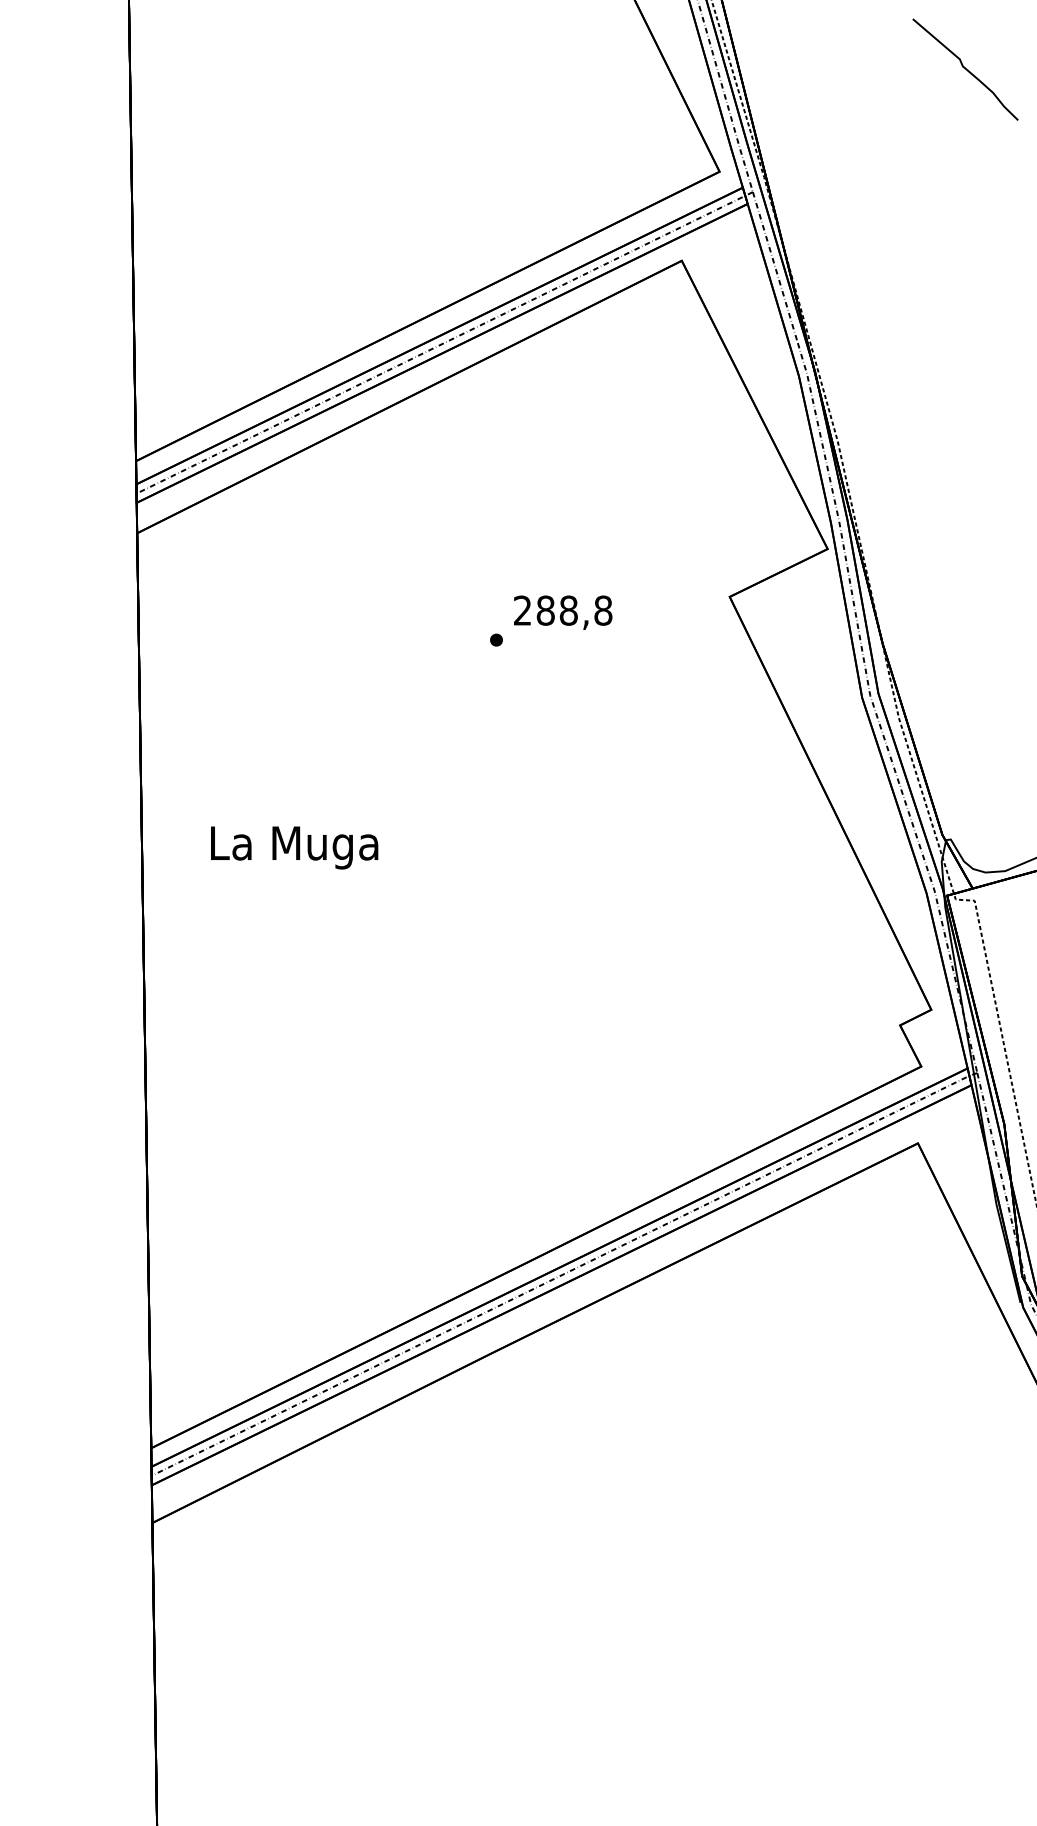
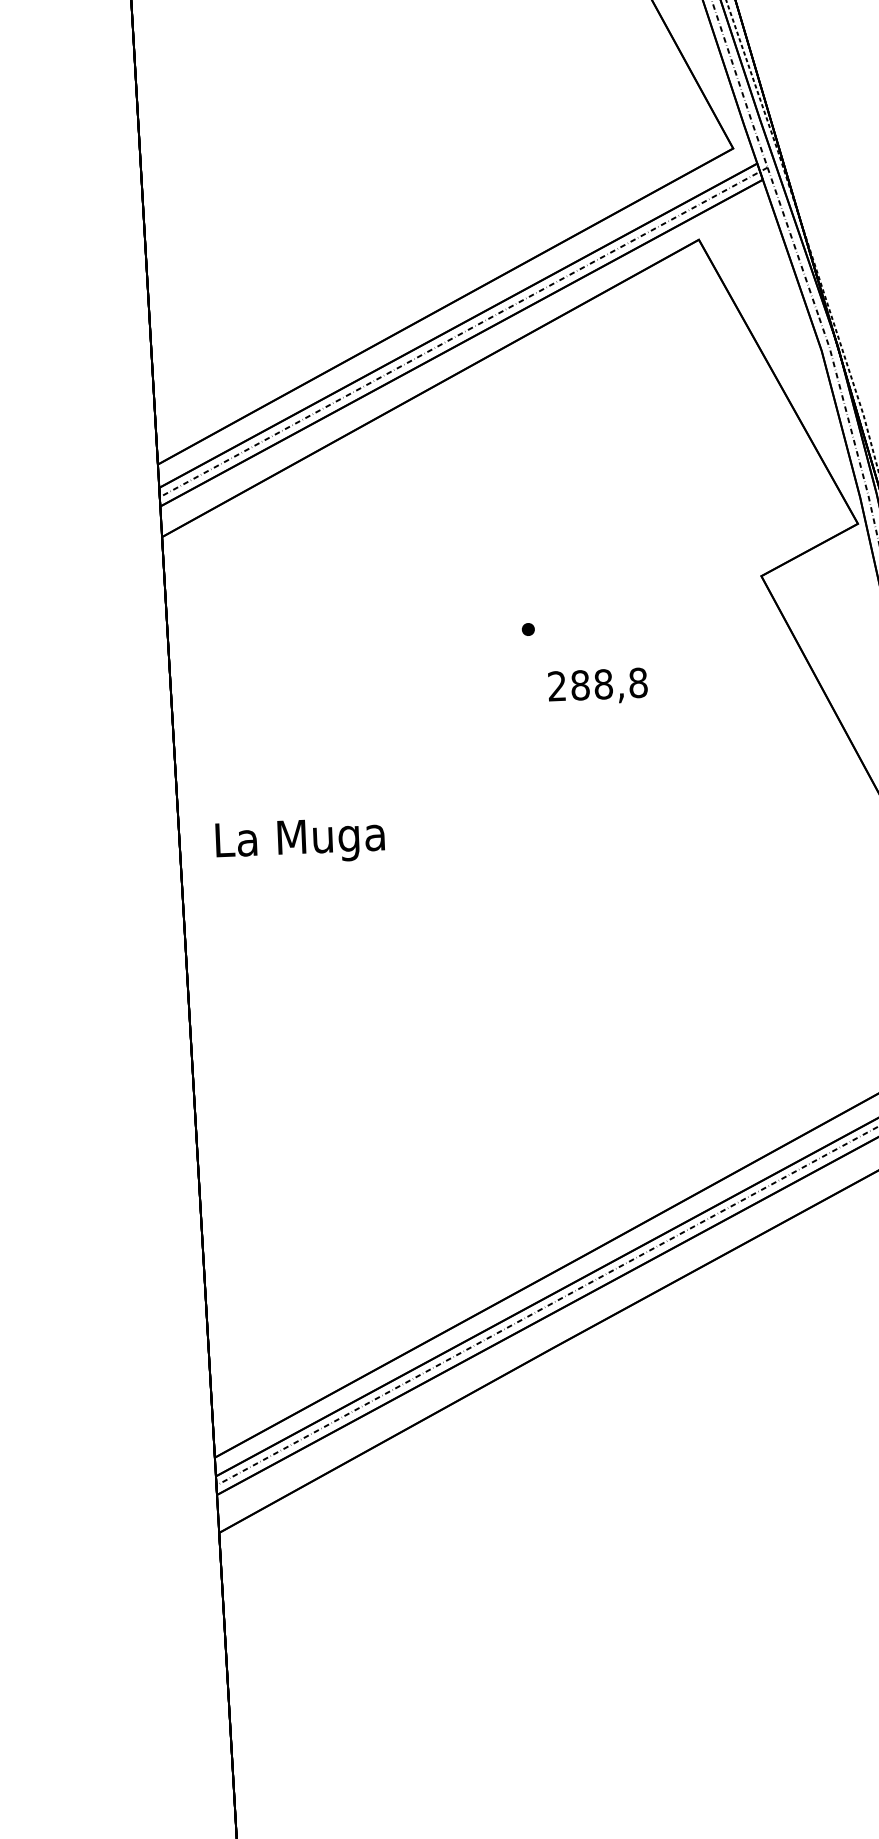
text: (563, 612) -> (598, 686), moved
text: (294, 847) -> (300, 841), moved

